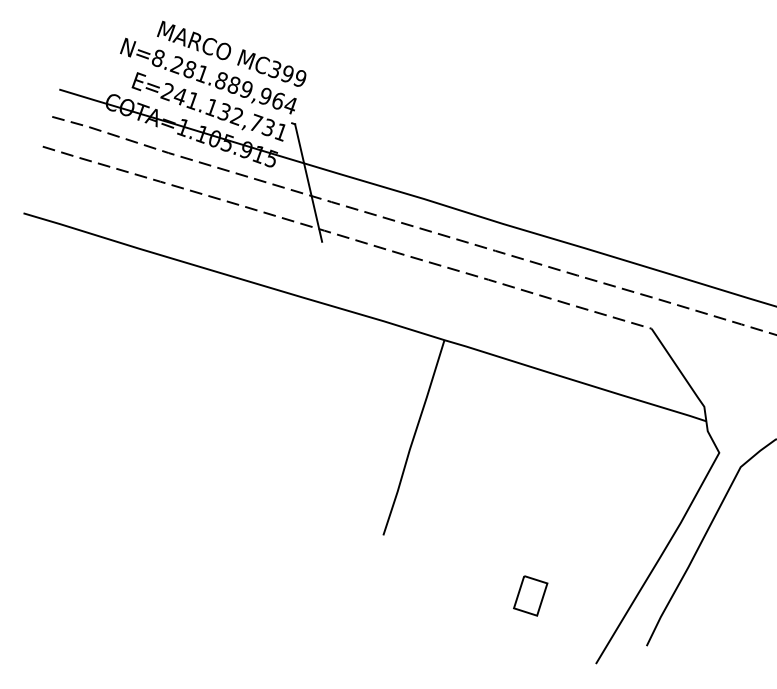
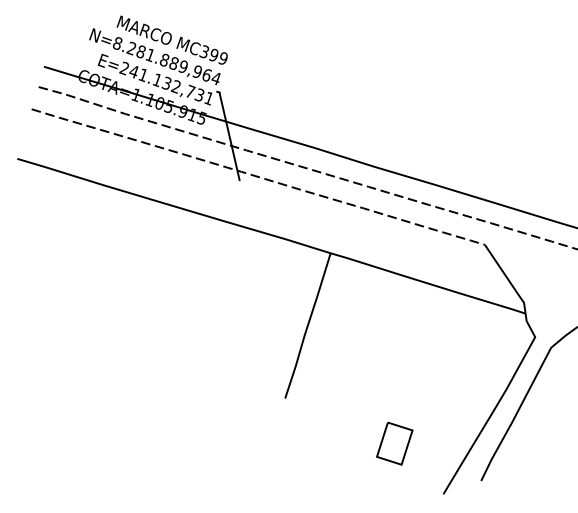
part: (530, 595) -> (394, 443), size x1.43

